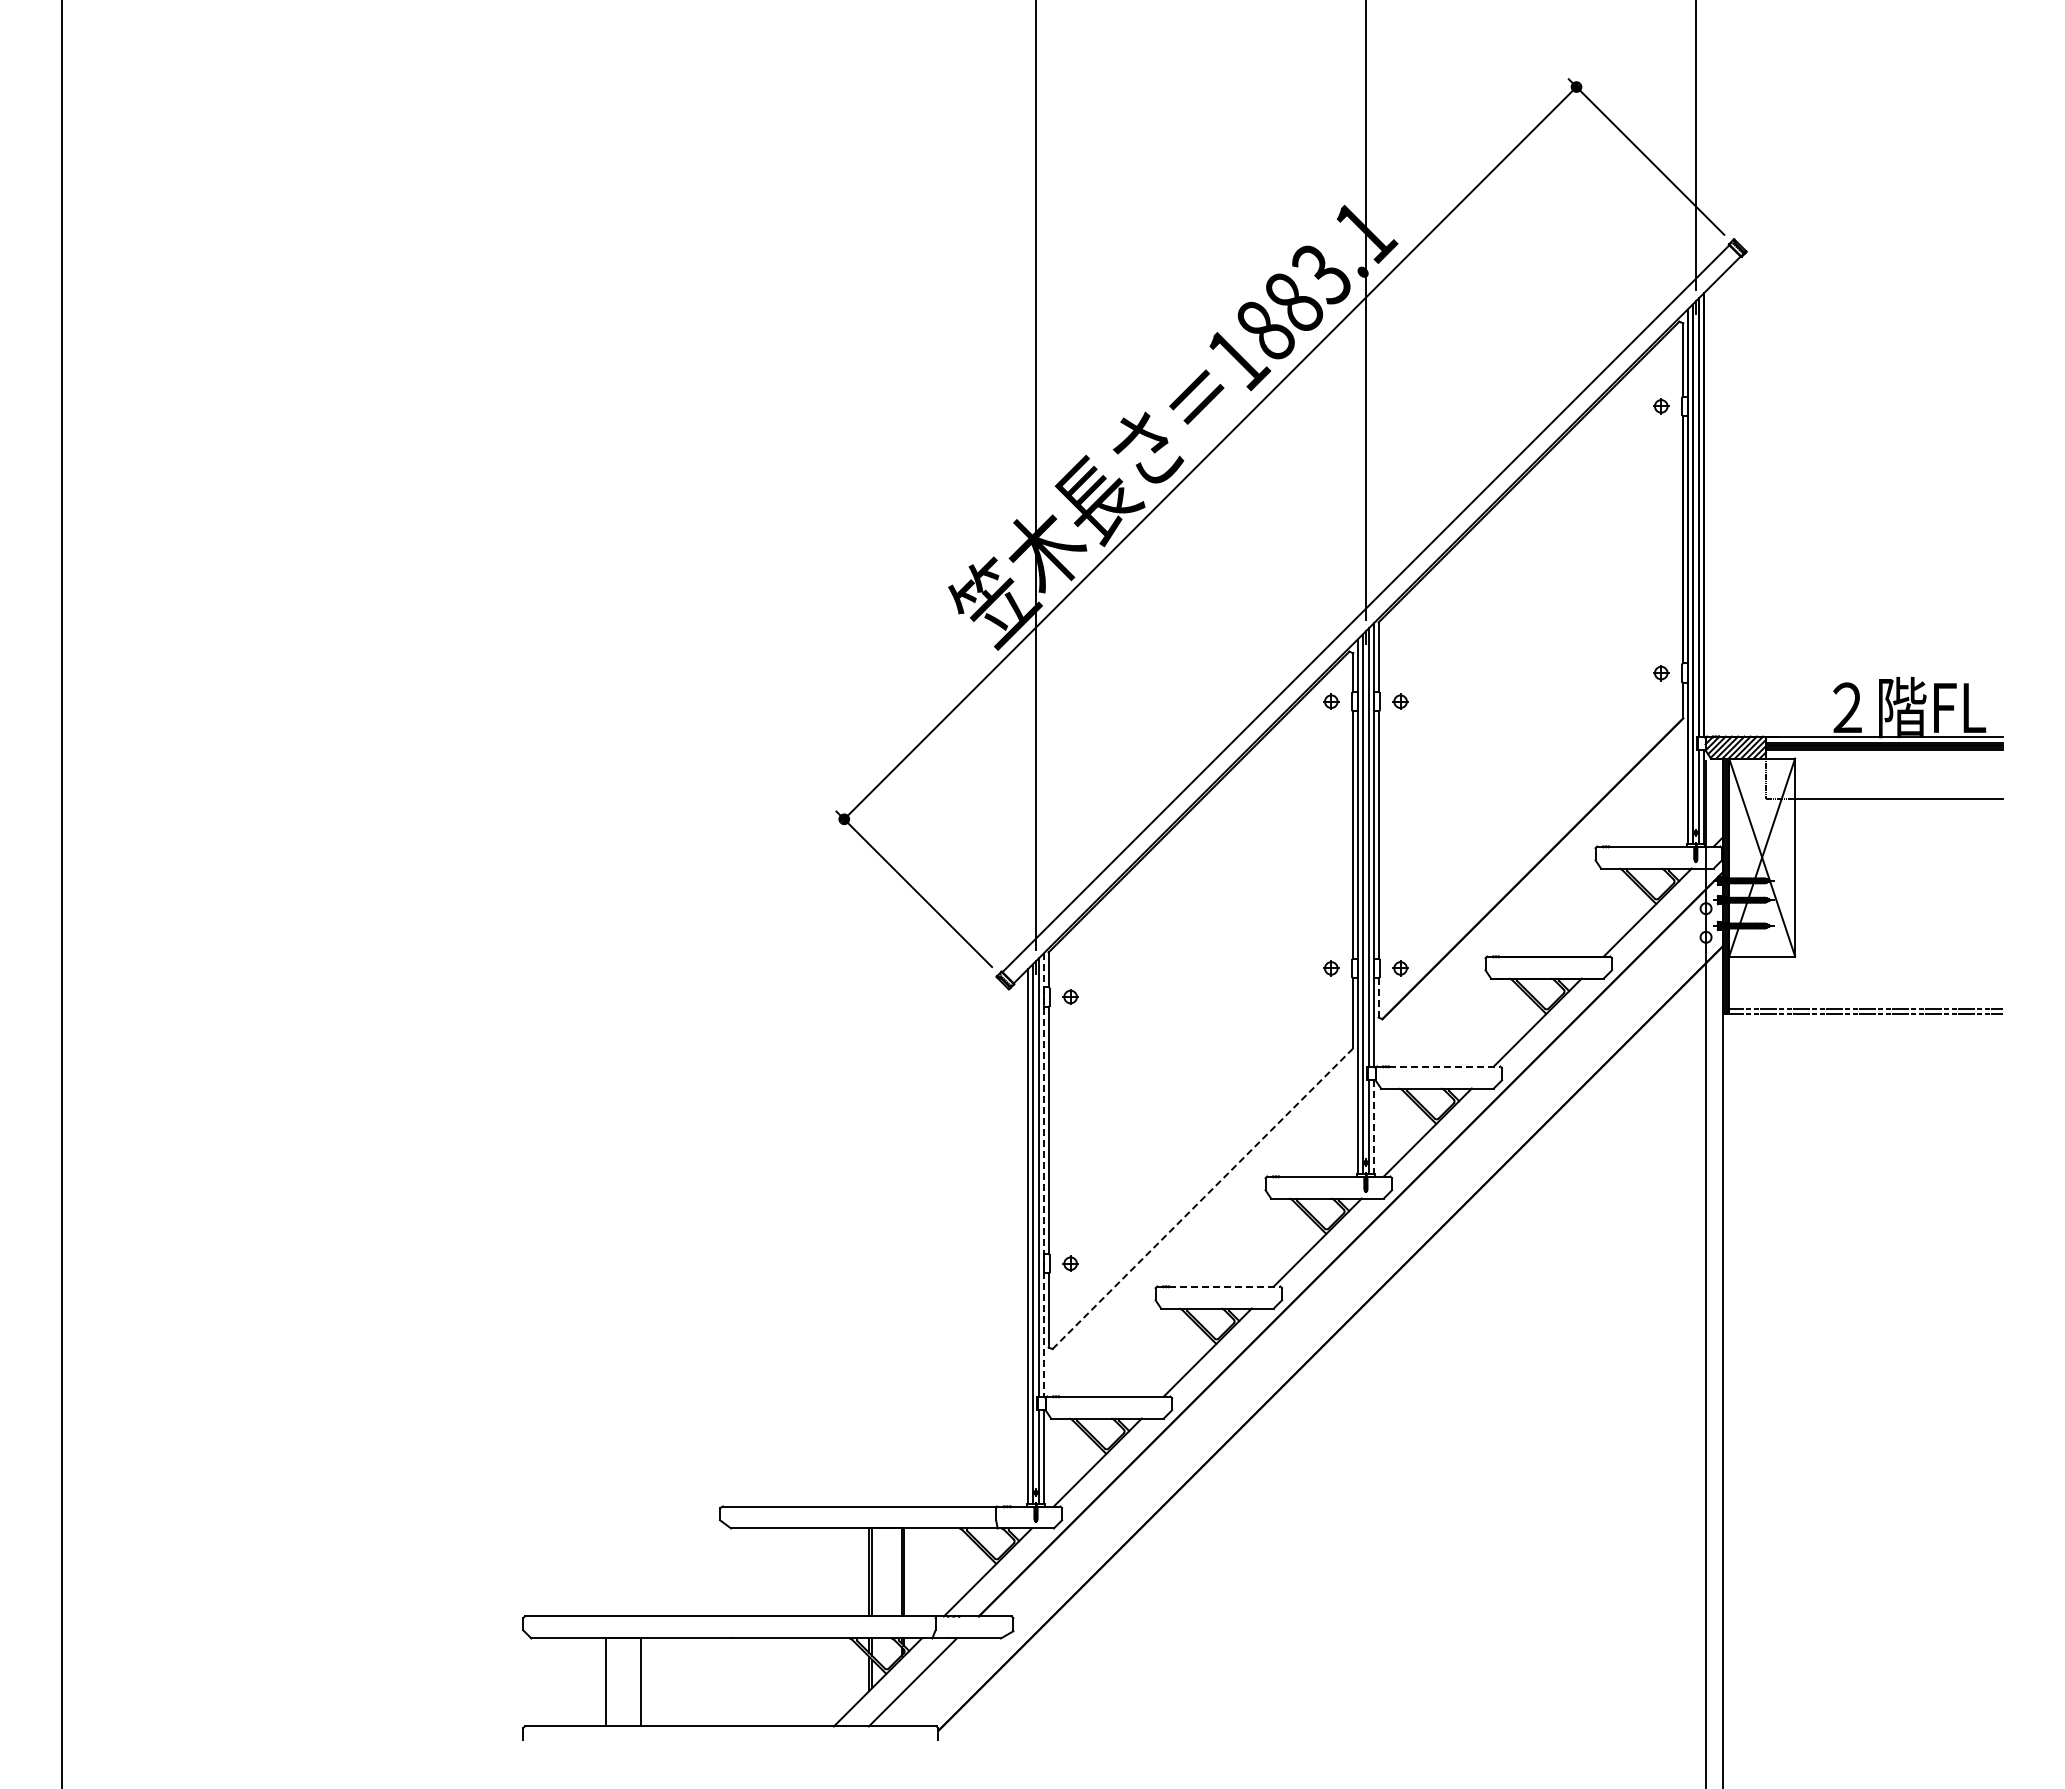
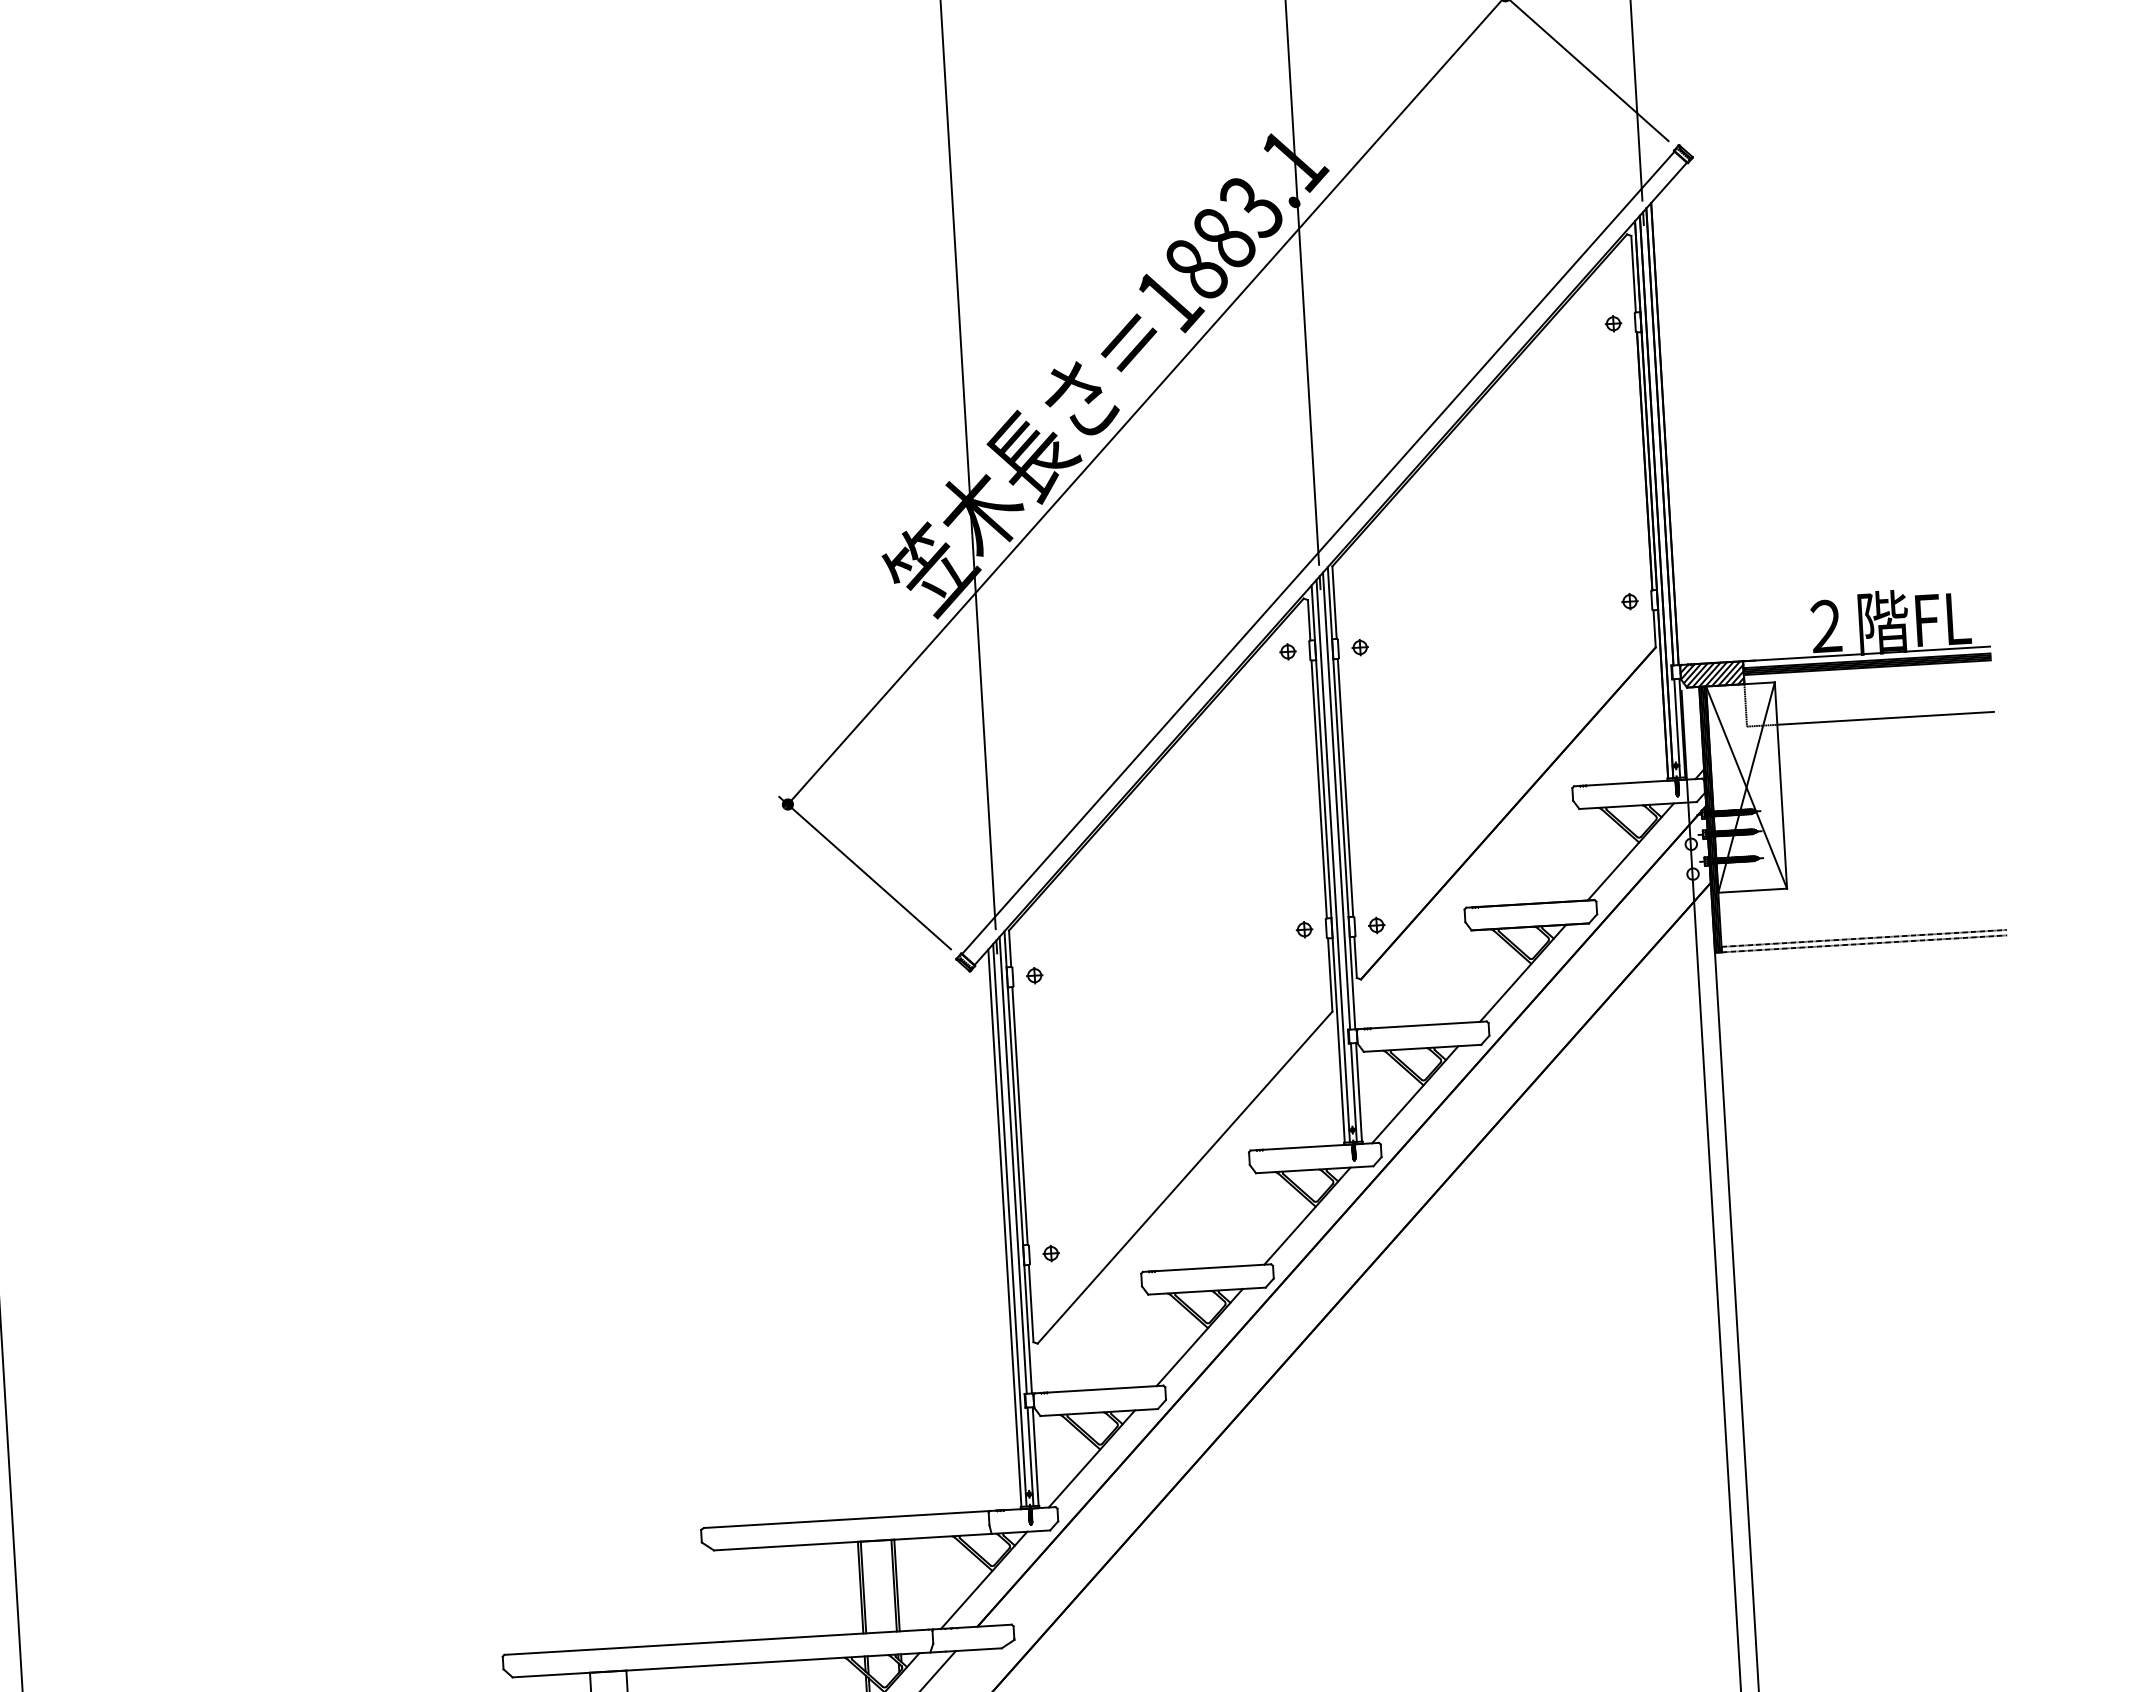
line: (1378, 997) -> (1355, 957), dashed -> solid
line: (1444, 1066) -> (1428, 1024), dashed -> solid
line: (1374, 1127) -> (1359, 1092), dashed -> solid
line: (1044, 1174) -> (1018, 1162), dashed -> solid
line: (1202, 1198) -> (1184, 1177), dashed -> solid
line: (1224, 1286) -> (1212, 1267), dashed -> solid

